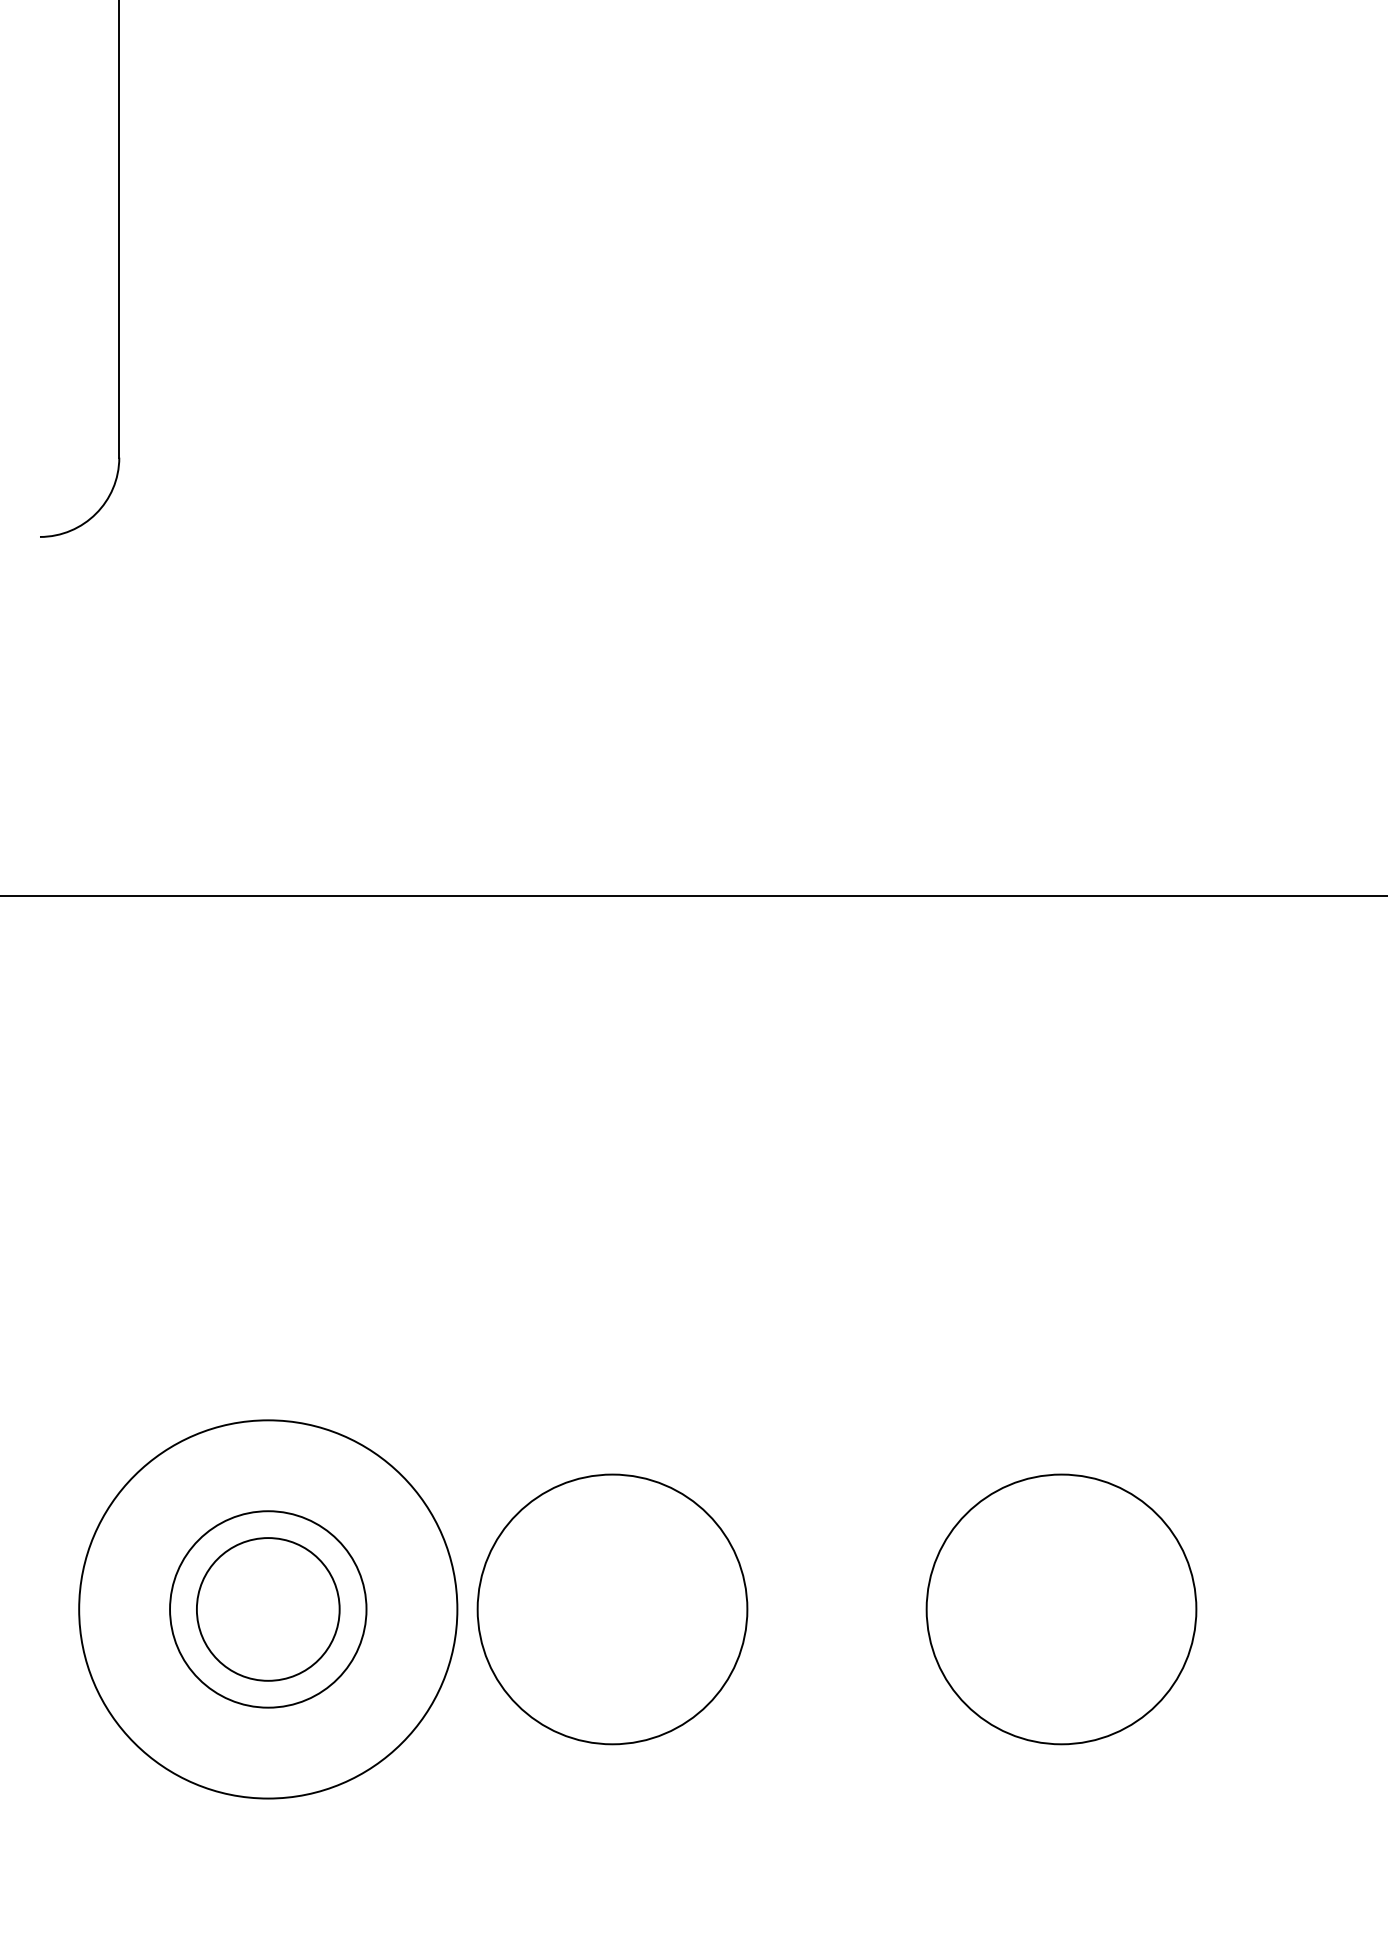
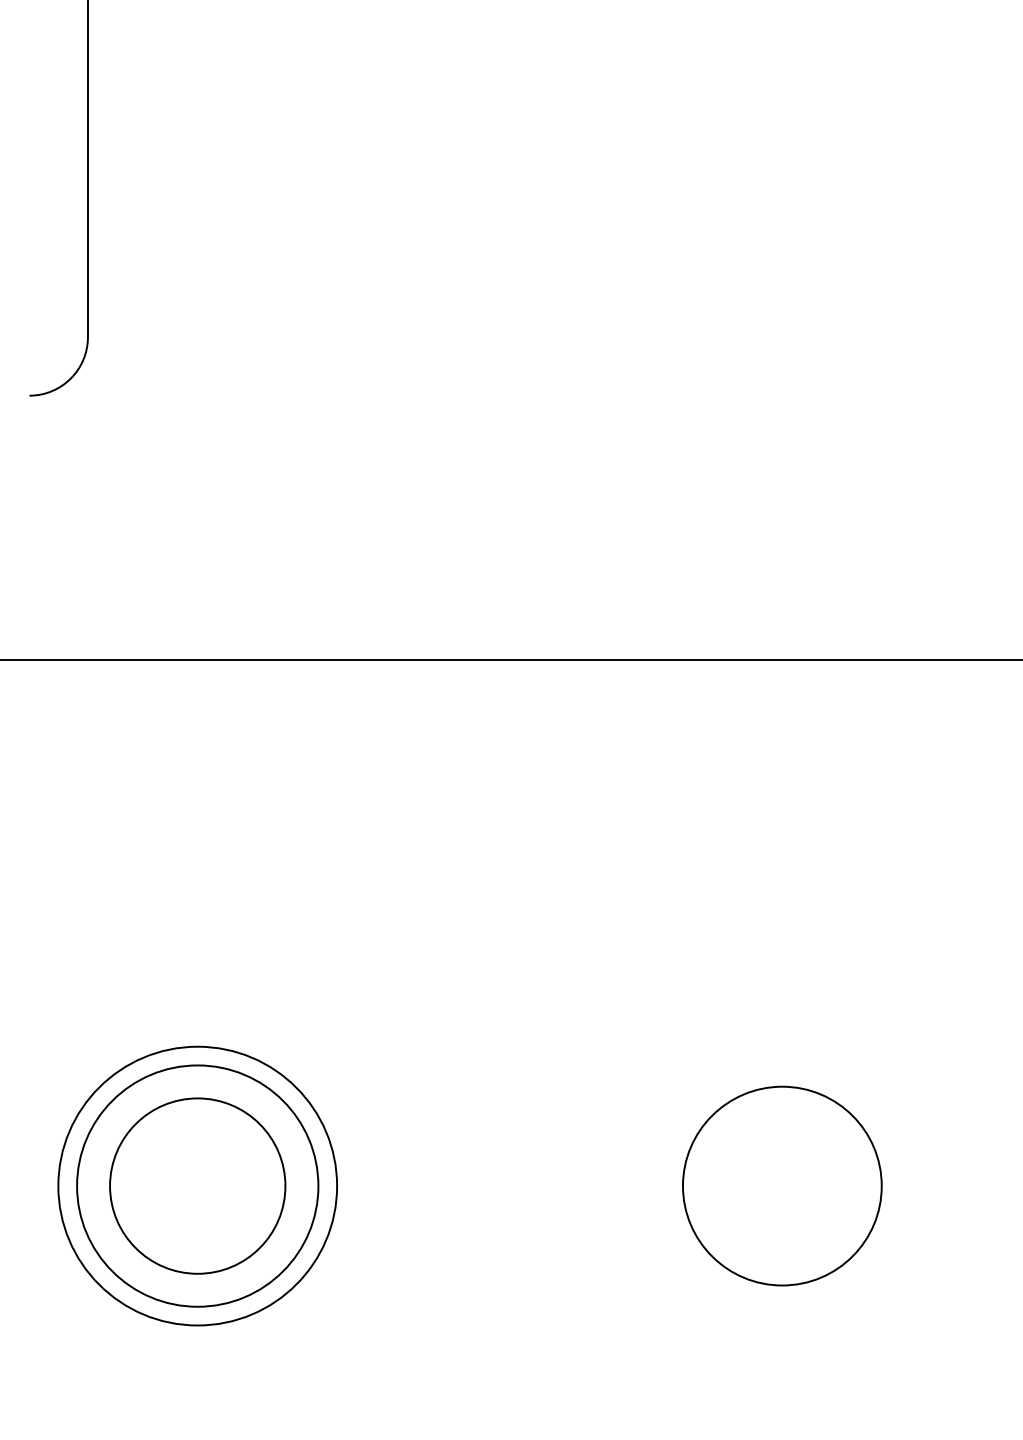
circle: (268, 1609) -> (197, 1186), size x1.67
circle: (268, 1609) -> (197, 1186), size x1.67
circle: (612, 1609) -> (451, 1186), removed

